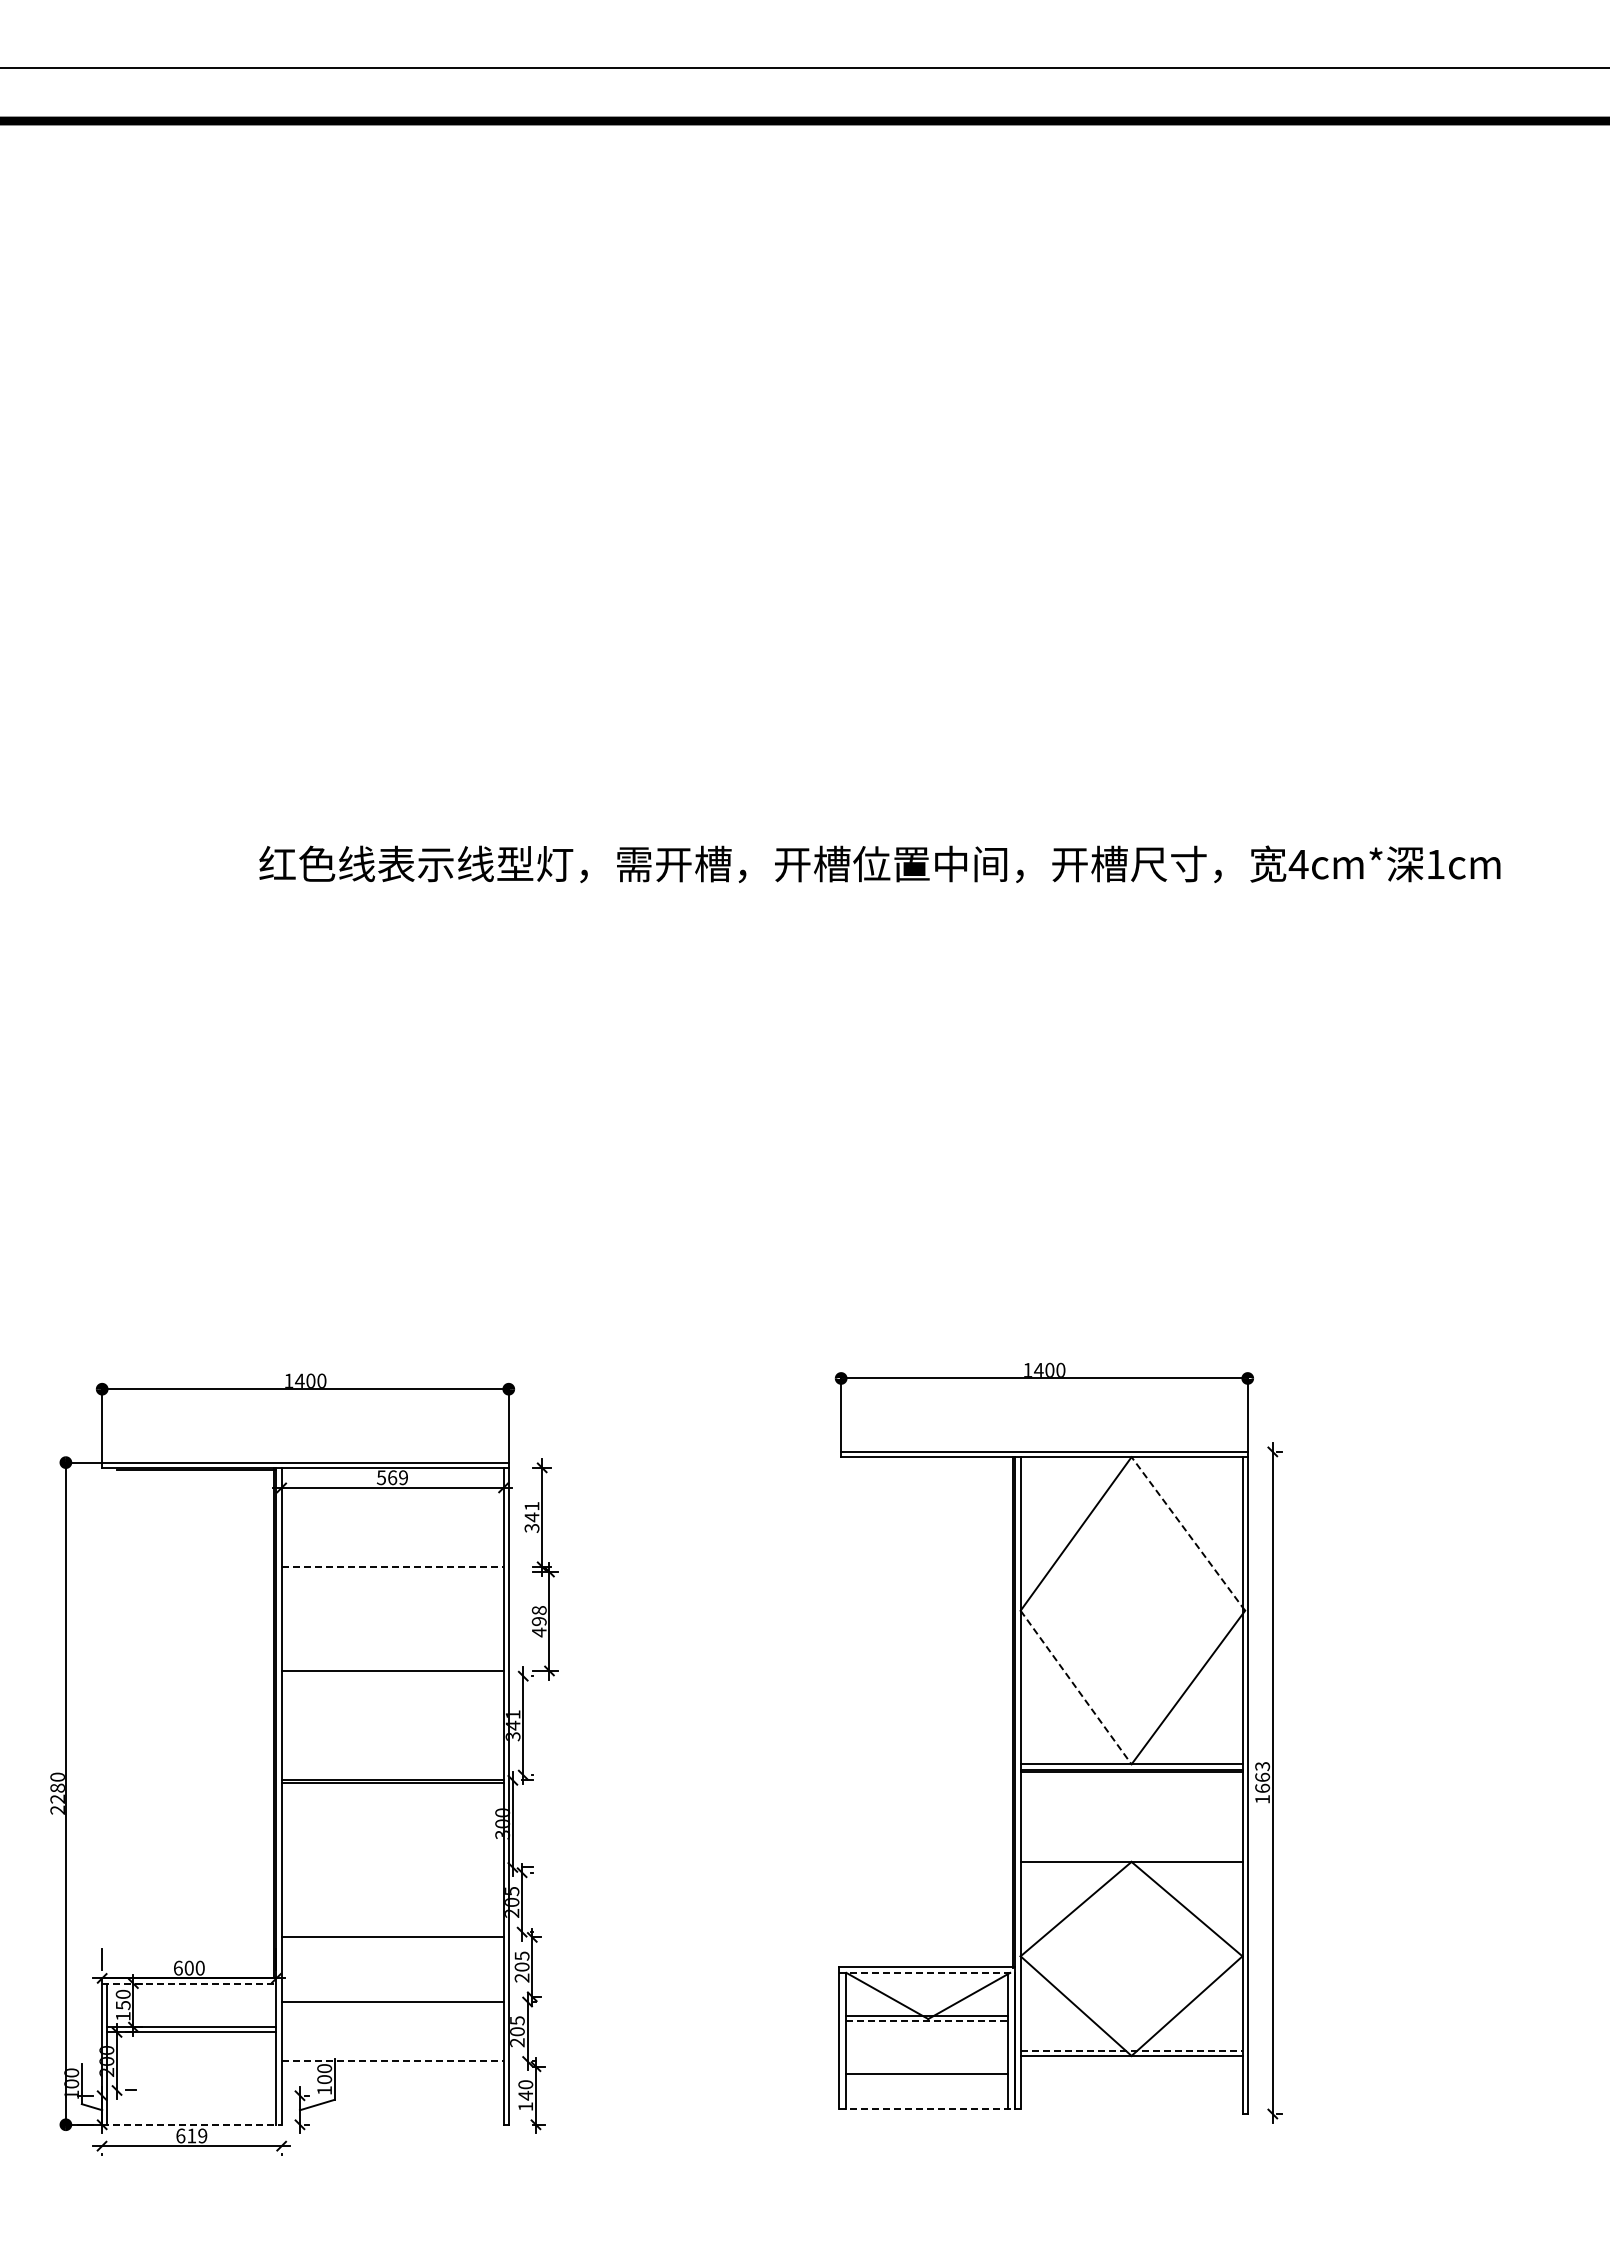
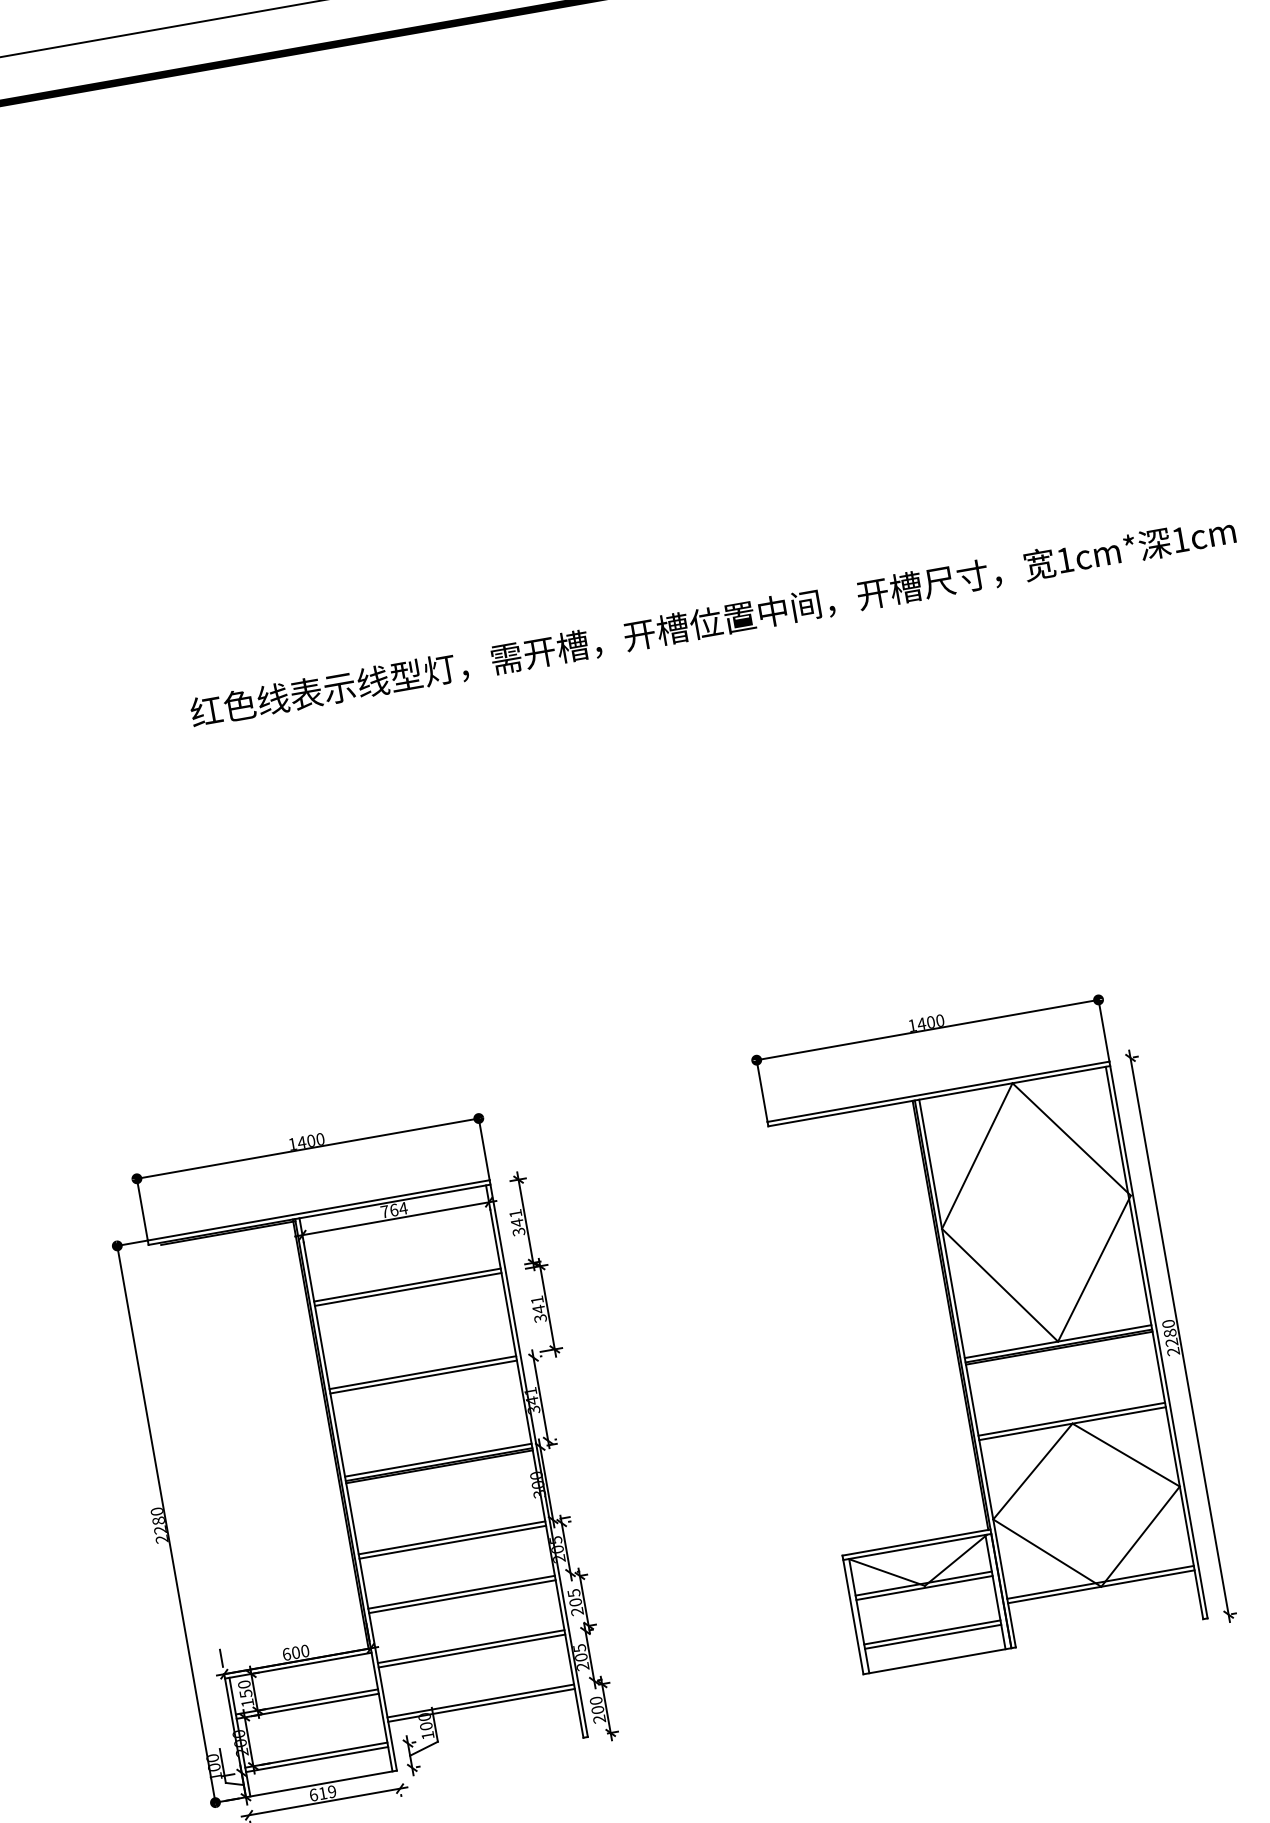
text: (1298, 864) -> (1065, 560), 4cm* -> 1cm*
text: (392, 1477) -> (394, 1209), 569 -> 764
line: (1188, 1533) -> (1071, 1139), dashed -> solid
line: (392, 1566) -> (407, 1284), dashed -> solid
line: (392, 1572) -> (408, 1289), added
text: (538, 1621) -> (538, 1309), 498 -> 341
line: (392, 1676) -> (423, 1377), added
line: (1076, 1687) -> (1000, 1285), dashed -> solid
line: (392, 1775) -> (438, 1460), added
text: (1262, 1782) -> (1170, 1337), 1663 -> 2280
line: (1131, 1856) -> (1071, 1419), added
line: (392, 1867) -> (451, 1537), added
line: (392, 1872) -> (452, 1542), added
line: (392, 1932) -> (461, 1592), added
line: (927, 1972) -> (917, 1546), dashed -> solid
line: (189, 1983) -> (298, 1665), dashed -> solid
line: (392, 1996) -> (471, 1646), added
line: (927, 2021) -> (924, 1588), dashed -> solid
line: (1131, 2050) -> (1100, 1582), dashed -> solid
line: (392, 2061) -> (480, 1701), dashed -> solid
line: (392, 2066) -> (481, 1705), added
line: (927, 2079) -> (933, 1636), added
line: (191, 2090) -> (316, 1755), added
line: (191, 2095) -> (316, 1759), added
text: (525, 2100) -> (598, 1714), 140 -> 200
line: (930, 2108) -> (940, 1660), dashed -> solid
line: (191, 2124) -> (321, 1783), dashed -> solid

